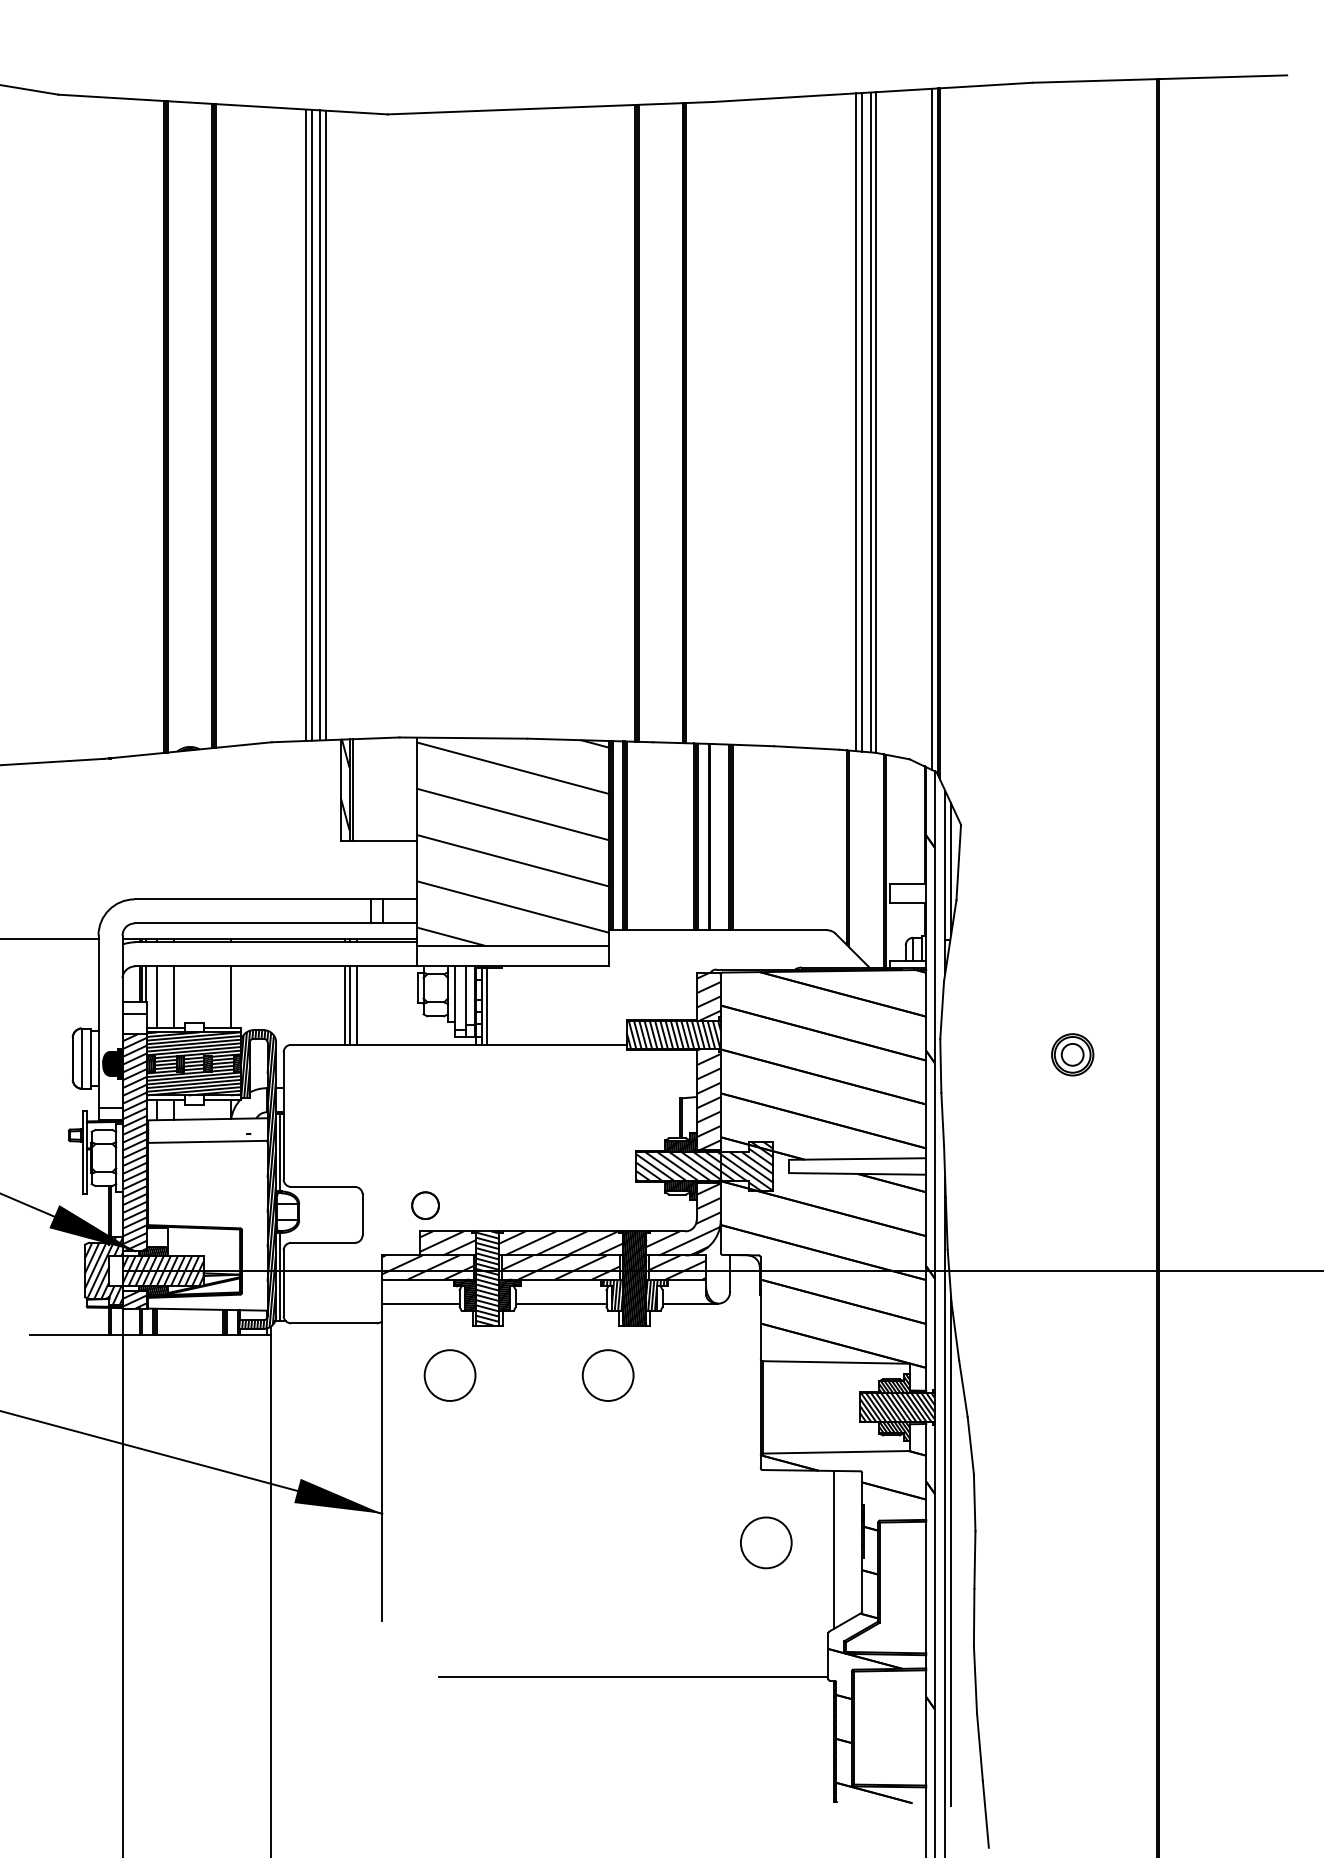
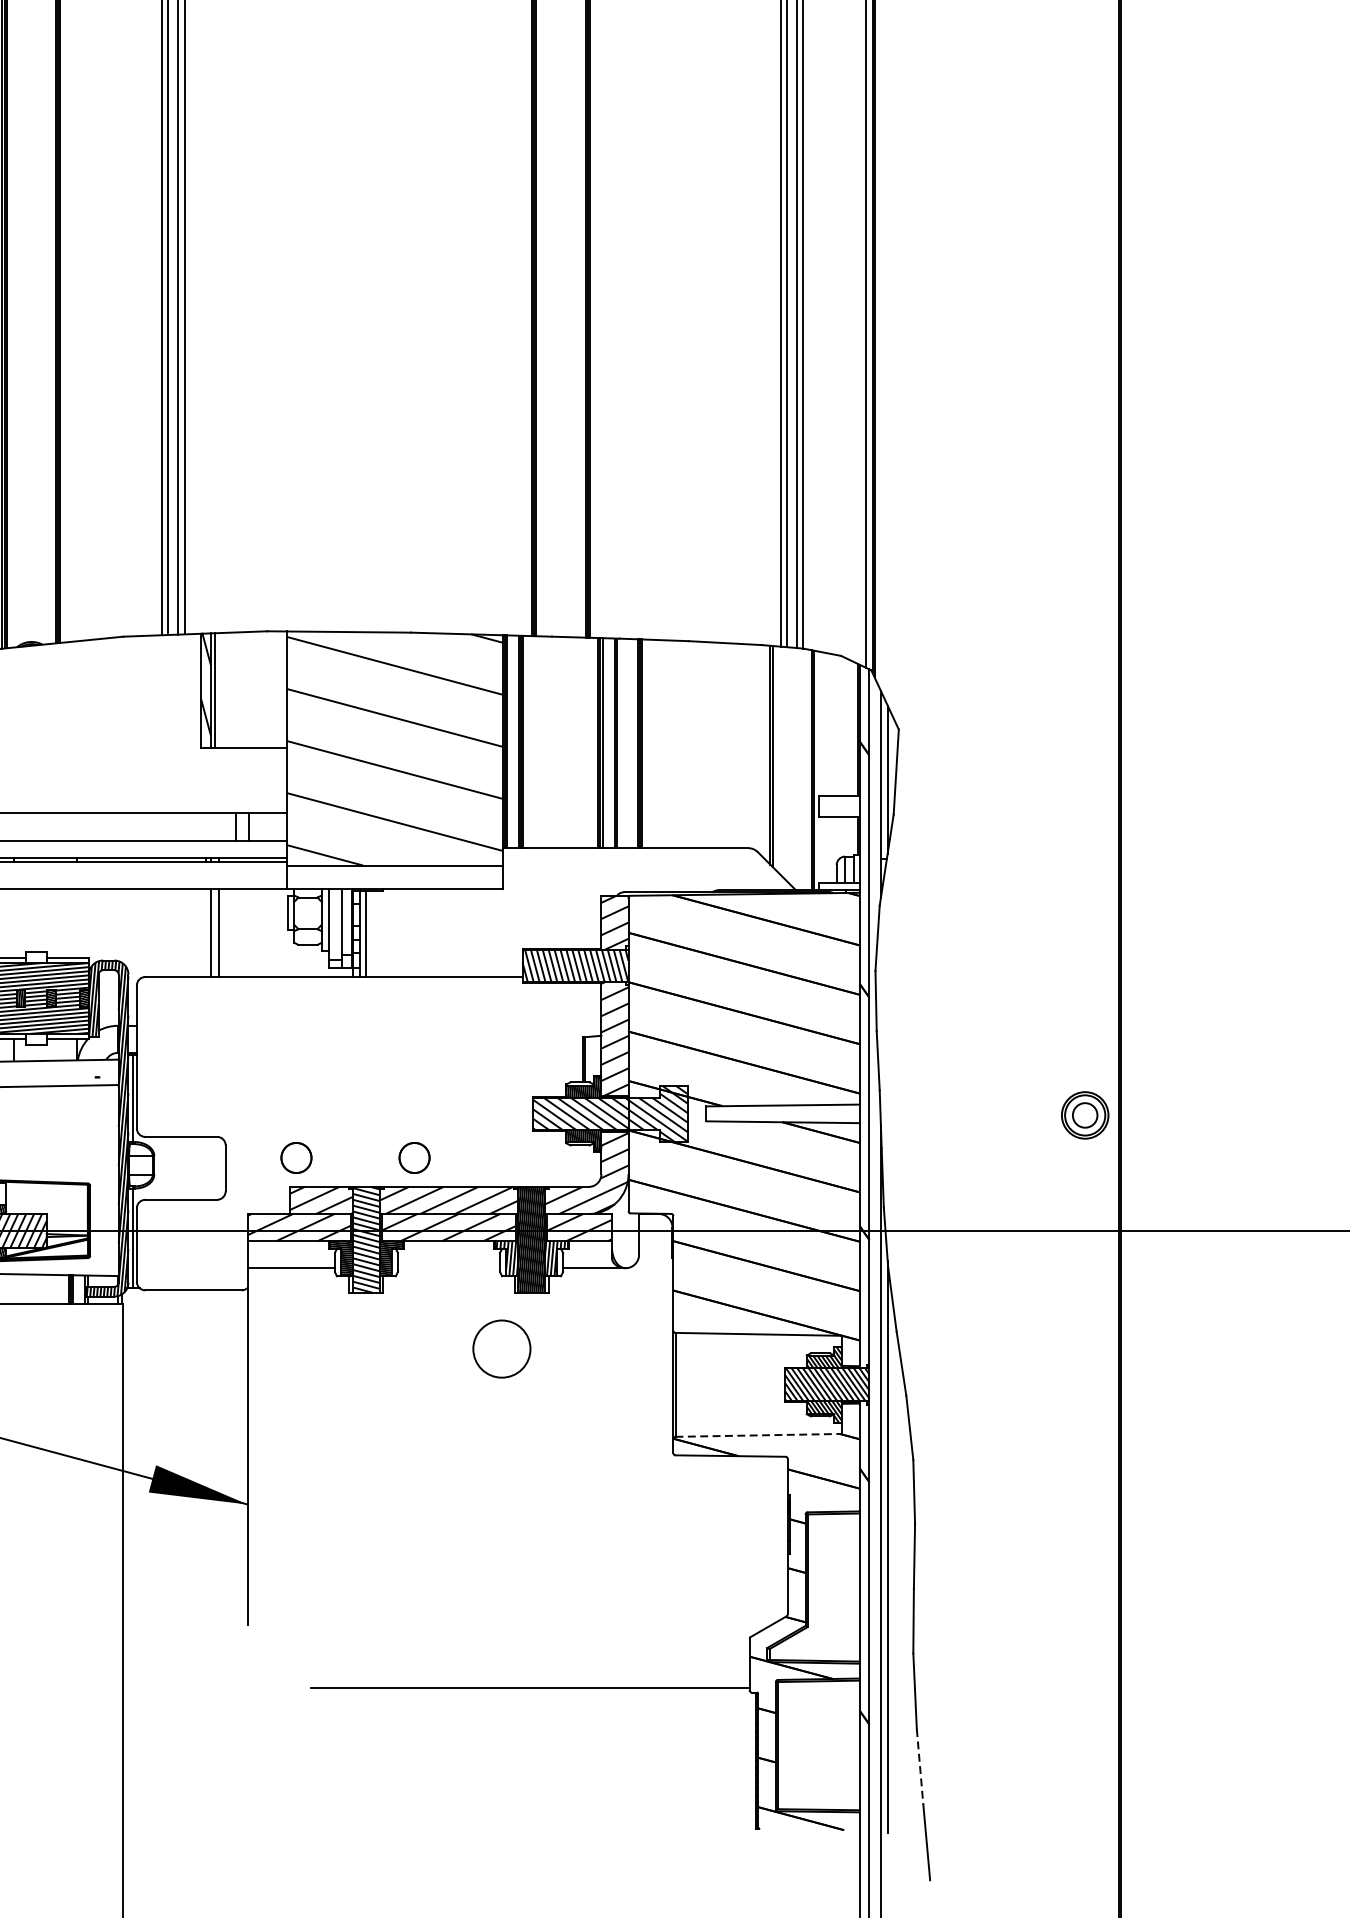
line: (174, 997) -> (14, 923), removed
line: (230, 997) -> (77, 923), removed
line: (345, 1005) -> (206, 932), removed
part: (1072, 1054) -> (1084, 1115), moved
circle: (530, 1205) -> (414, 1157), added
line: (560, 1303) -> (448, 1268), removed
circle: (449, 1375) -> (323, 1349), removed
line: (836, 1452) -> (758, 1435), solid -> dashed
circle: (766, 1542) -> (680, 1536), removed
line: (834, 1549) -> (756, 1544), removed
line: (979, 1747) -> (919, 1767), solid -> dashed

